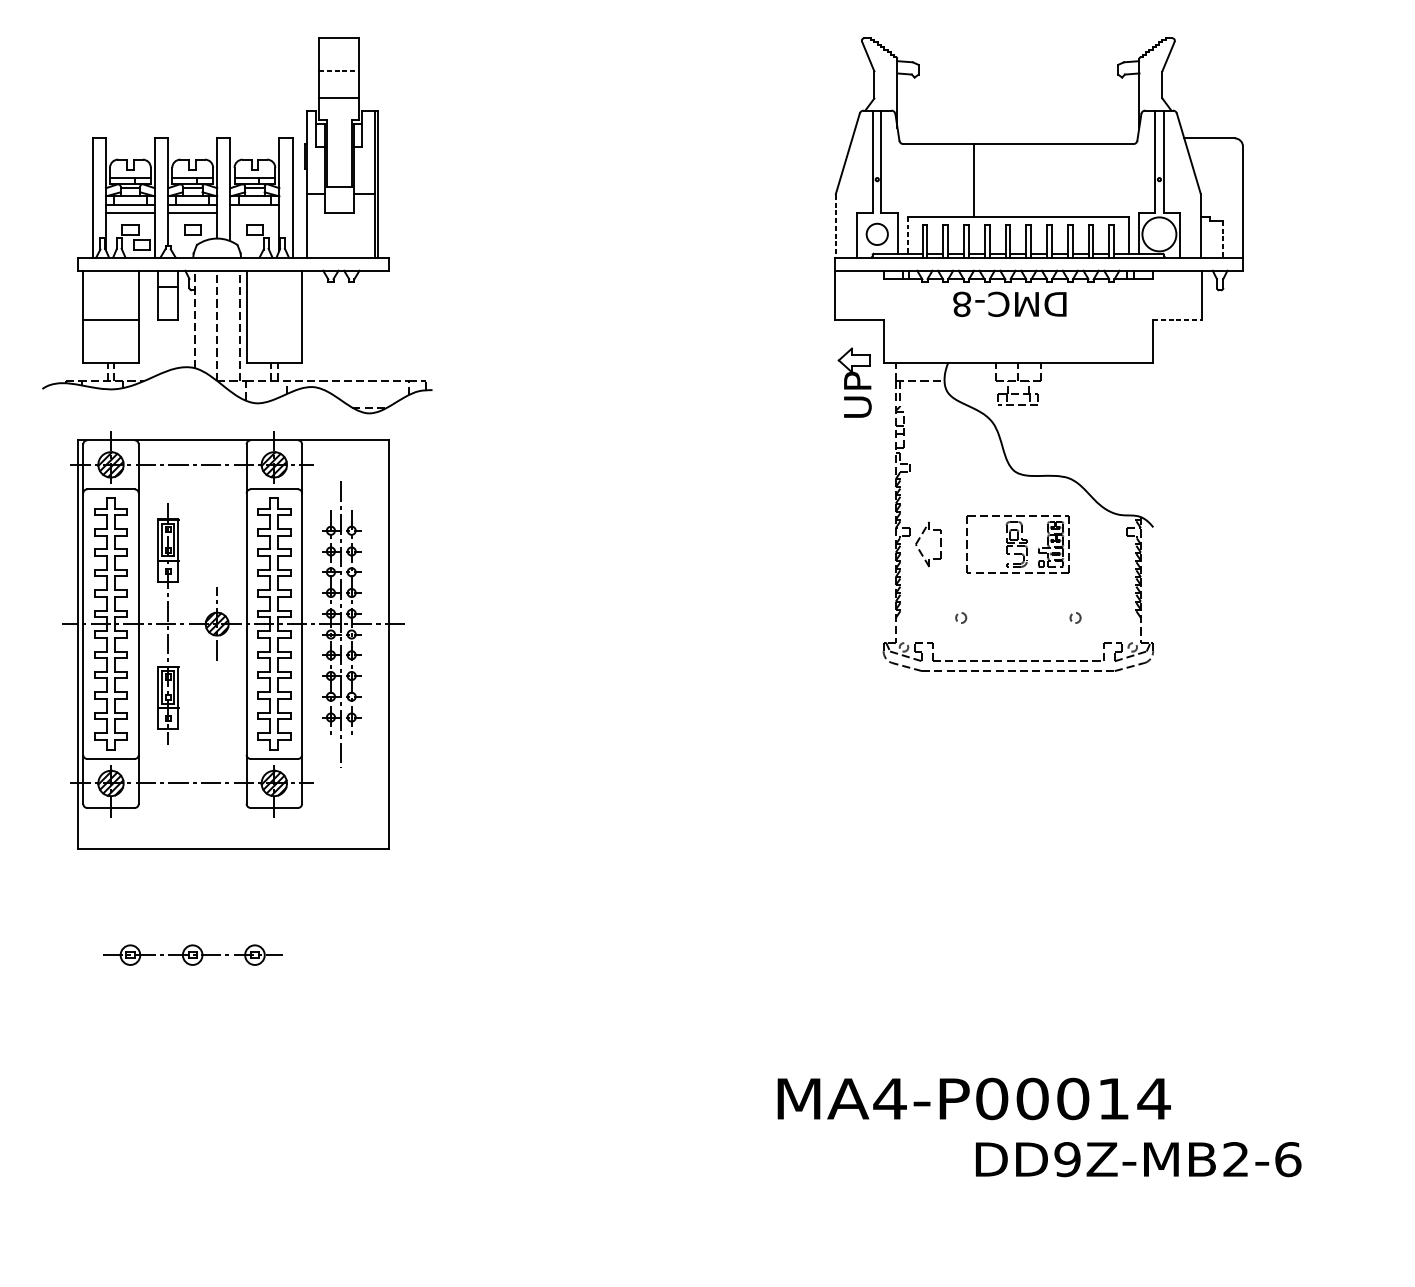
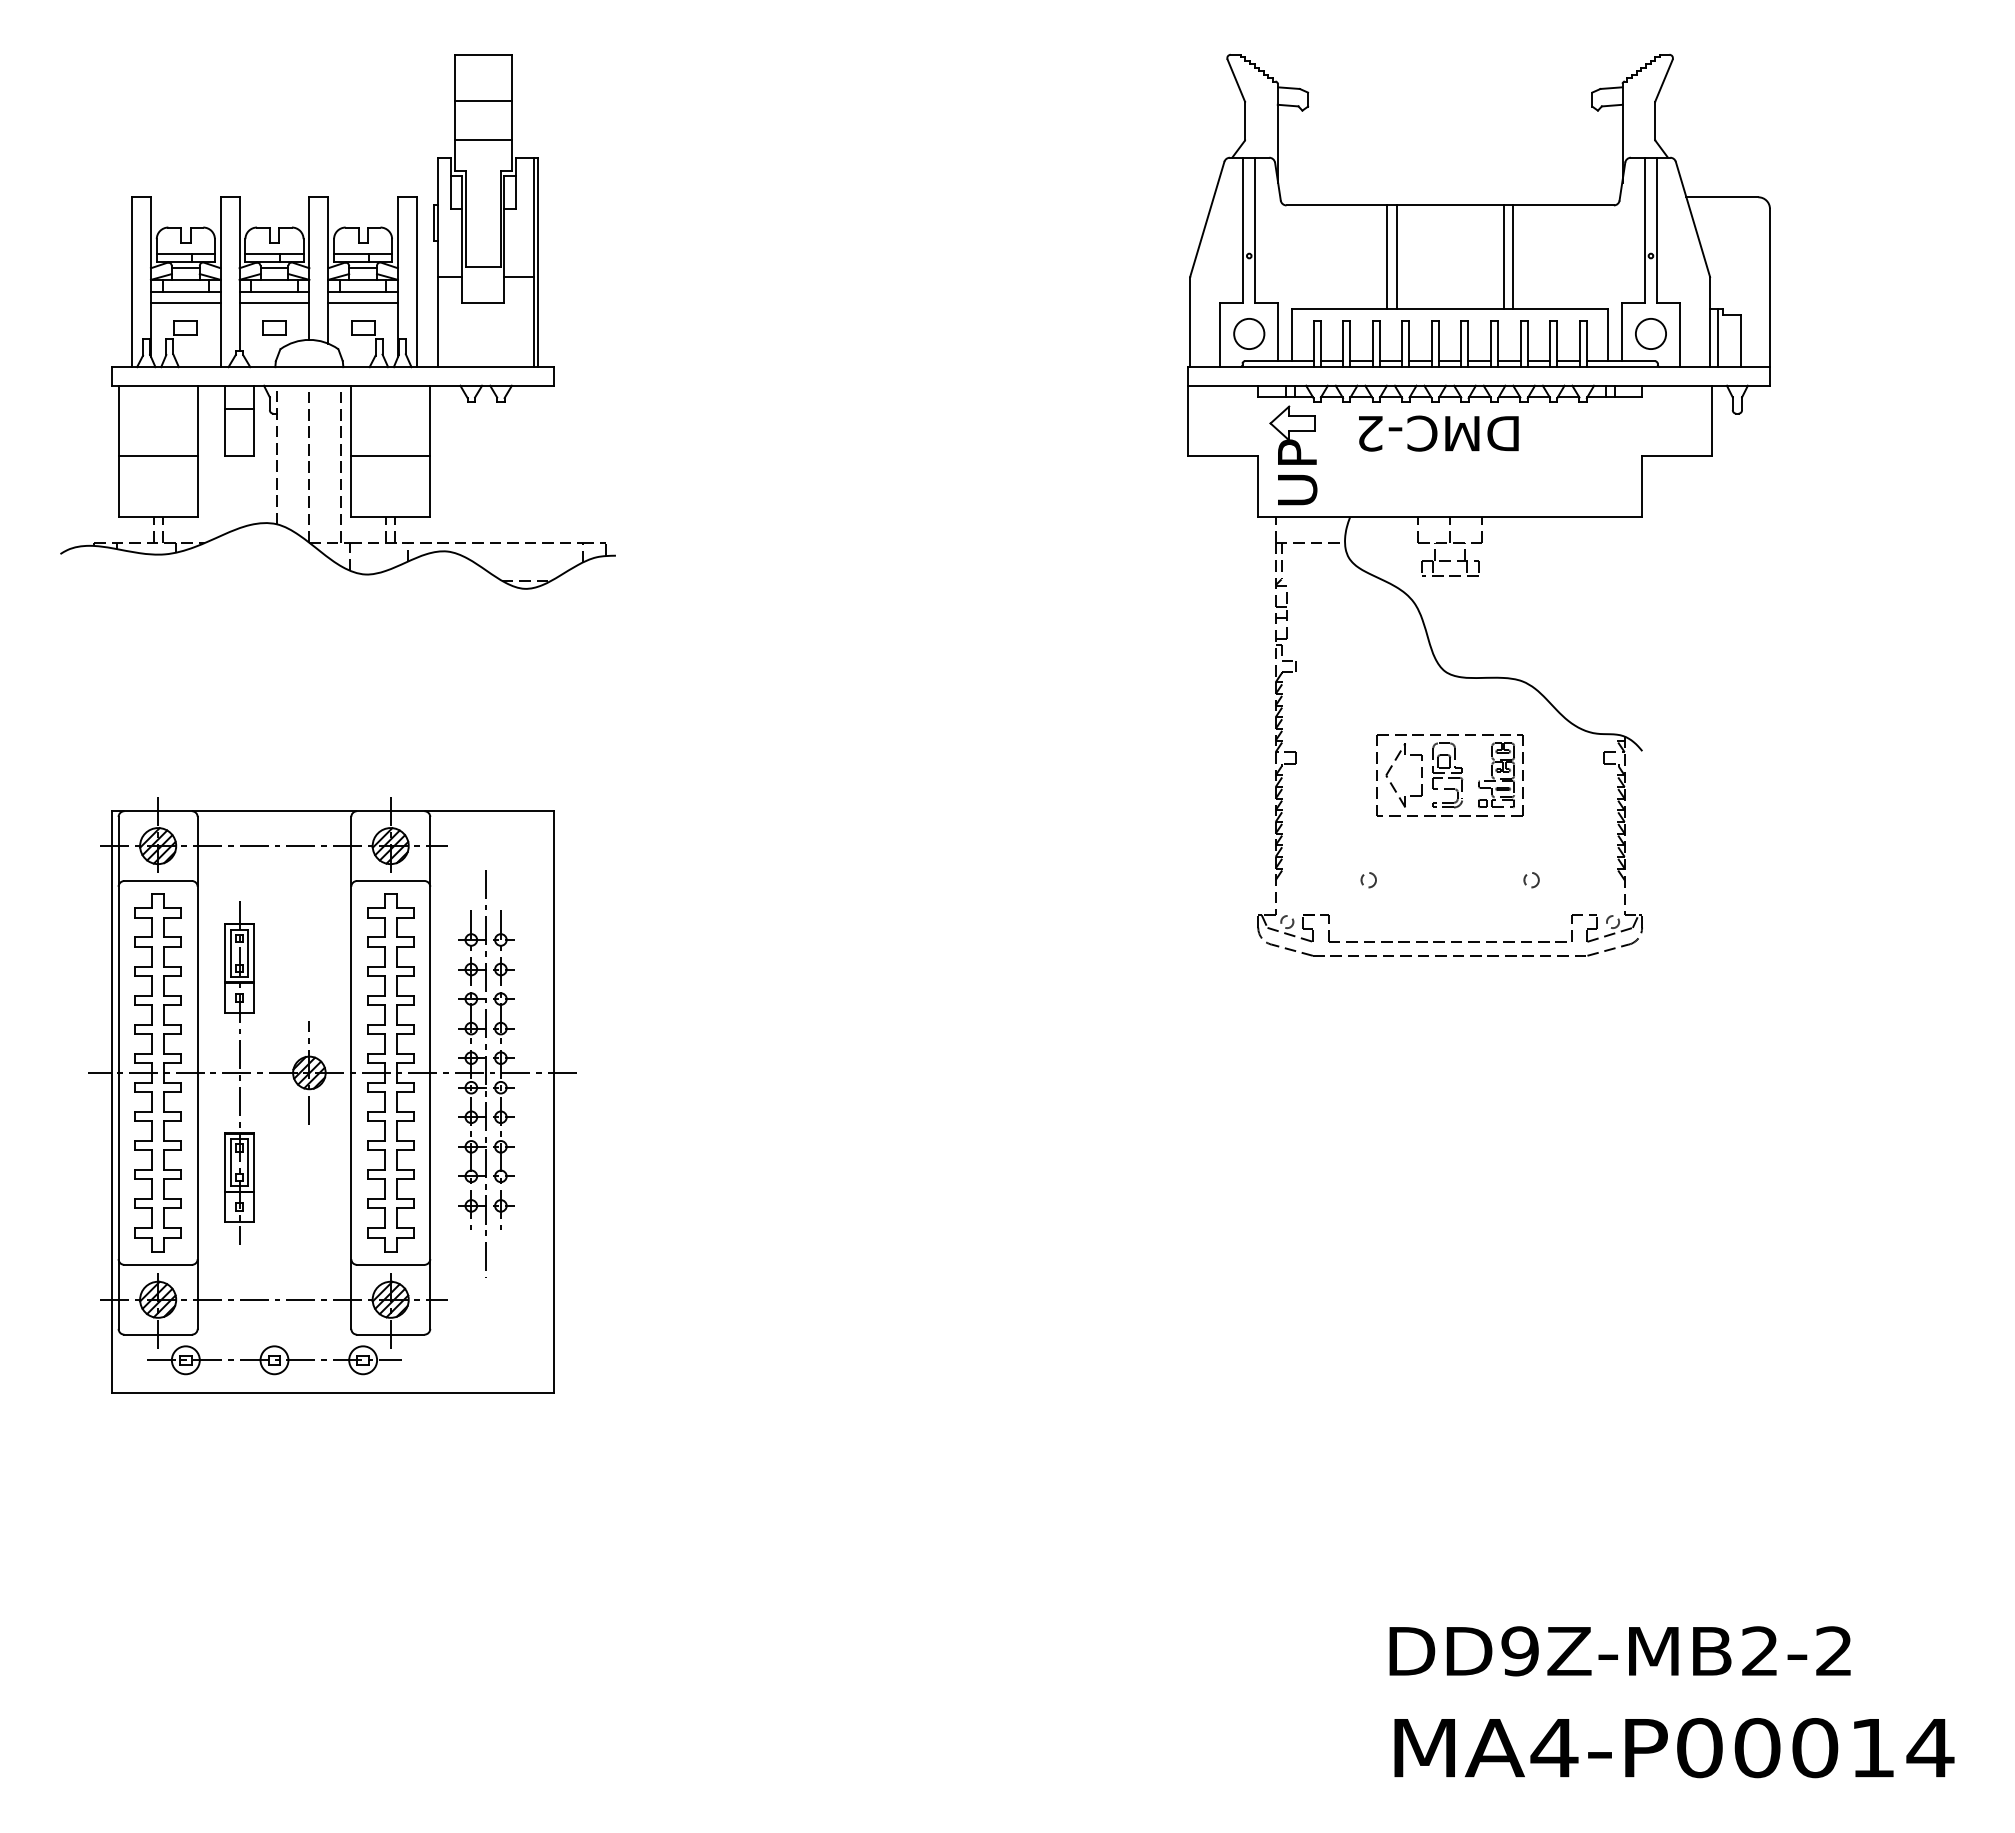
line: (339, 71) -> (483, 101), dashed -> solid
line: (980, 179) -> (1396, 256), added
line: (1055, 179) -> (1503, 256), added
line: (1062, 179) -> (1513, 256), added
line: (254, 212) -> (362, 303), added
line: (836, 226) -> (1190, 322), dashed -> solid
circle: (1159, 234) -> (1650, 333), size x0.62
line: (907, 235) -> (1292, 335), dashed -> solid
line: (1206, 236) -> (1717, 337), added
line: (1222, 239) -> (1740, 341), dashed -> solid
part: (142, 245) -> (202, 349), removed
text: (961, 304) -> (1369, 433), DMC-8 -> DMC-2
line: (274, 319) -> (390, 455), added
line: (1177, 319) -> (1676, 455), dashed -> solid
part: (854, 382) -> (1293, 455), moved
part: (920, 538) -> (1392, 767), moved
part: (233, 639) -> (332, 1095), moved
text: (974, 1099) -> (1674, 1748), moved
text: (1288, 1159) -> (1834, 1651), DD9Z-MB2-6 -> DD9Z-MB2-2

